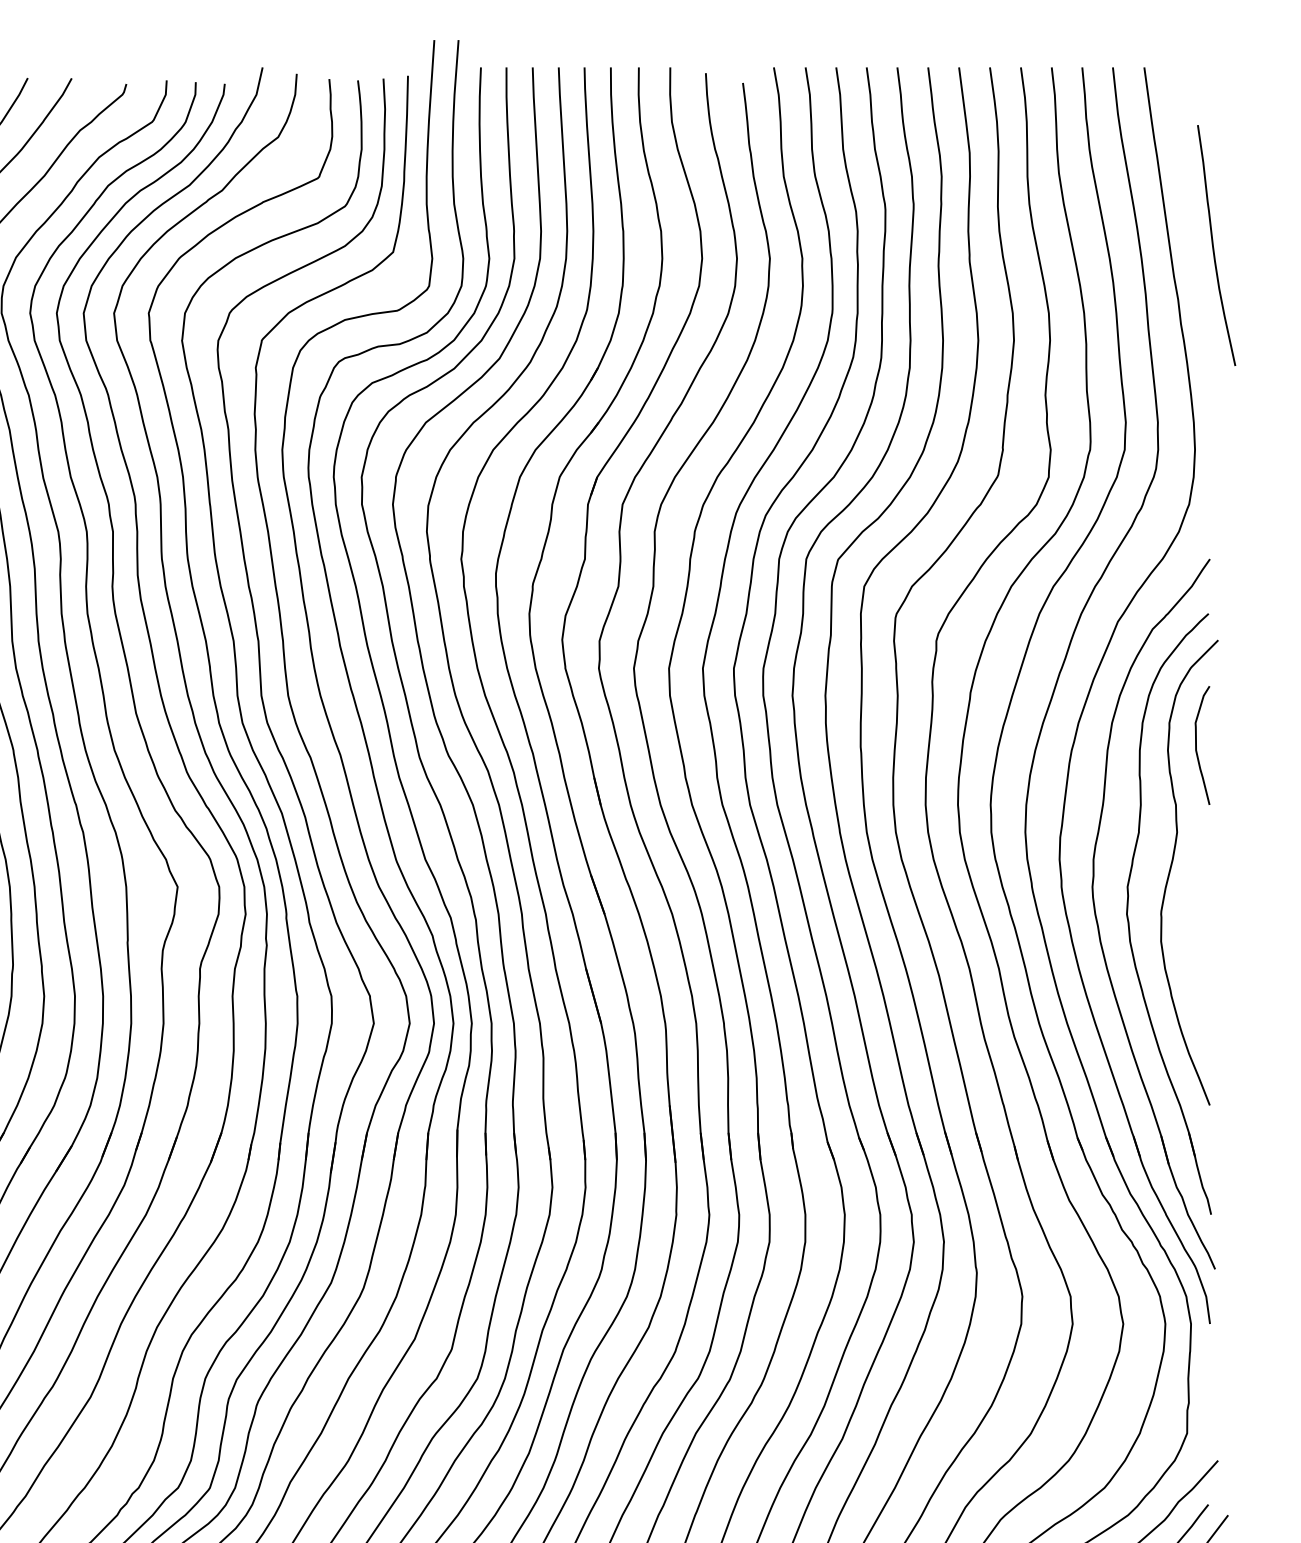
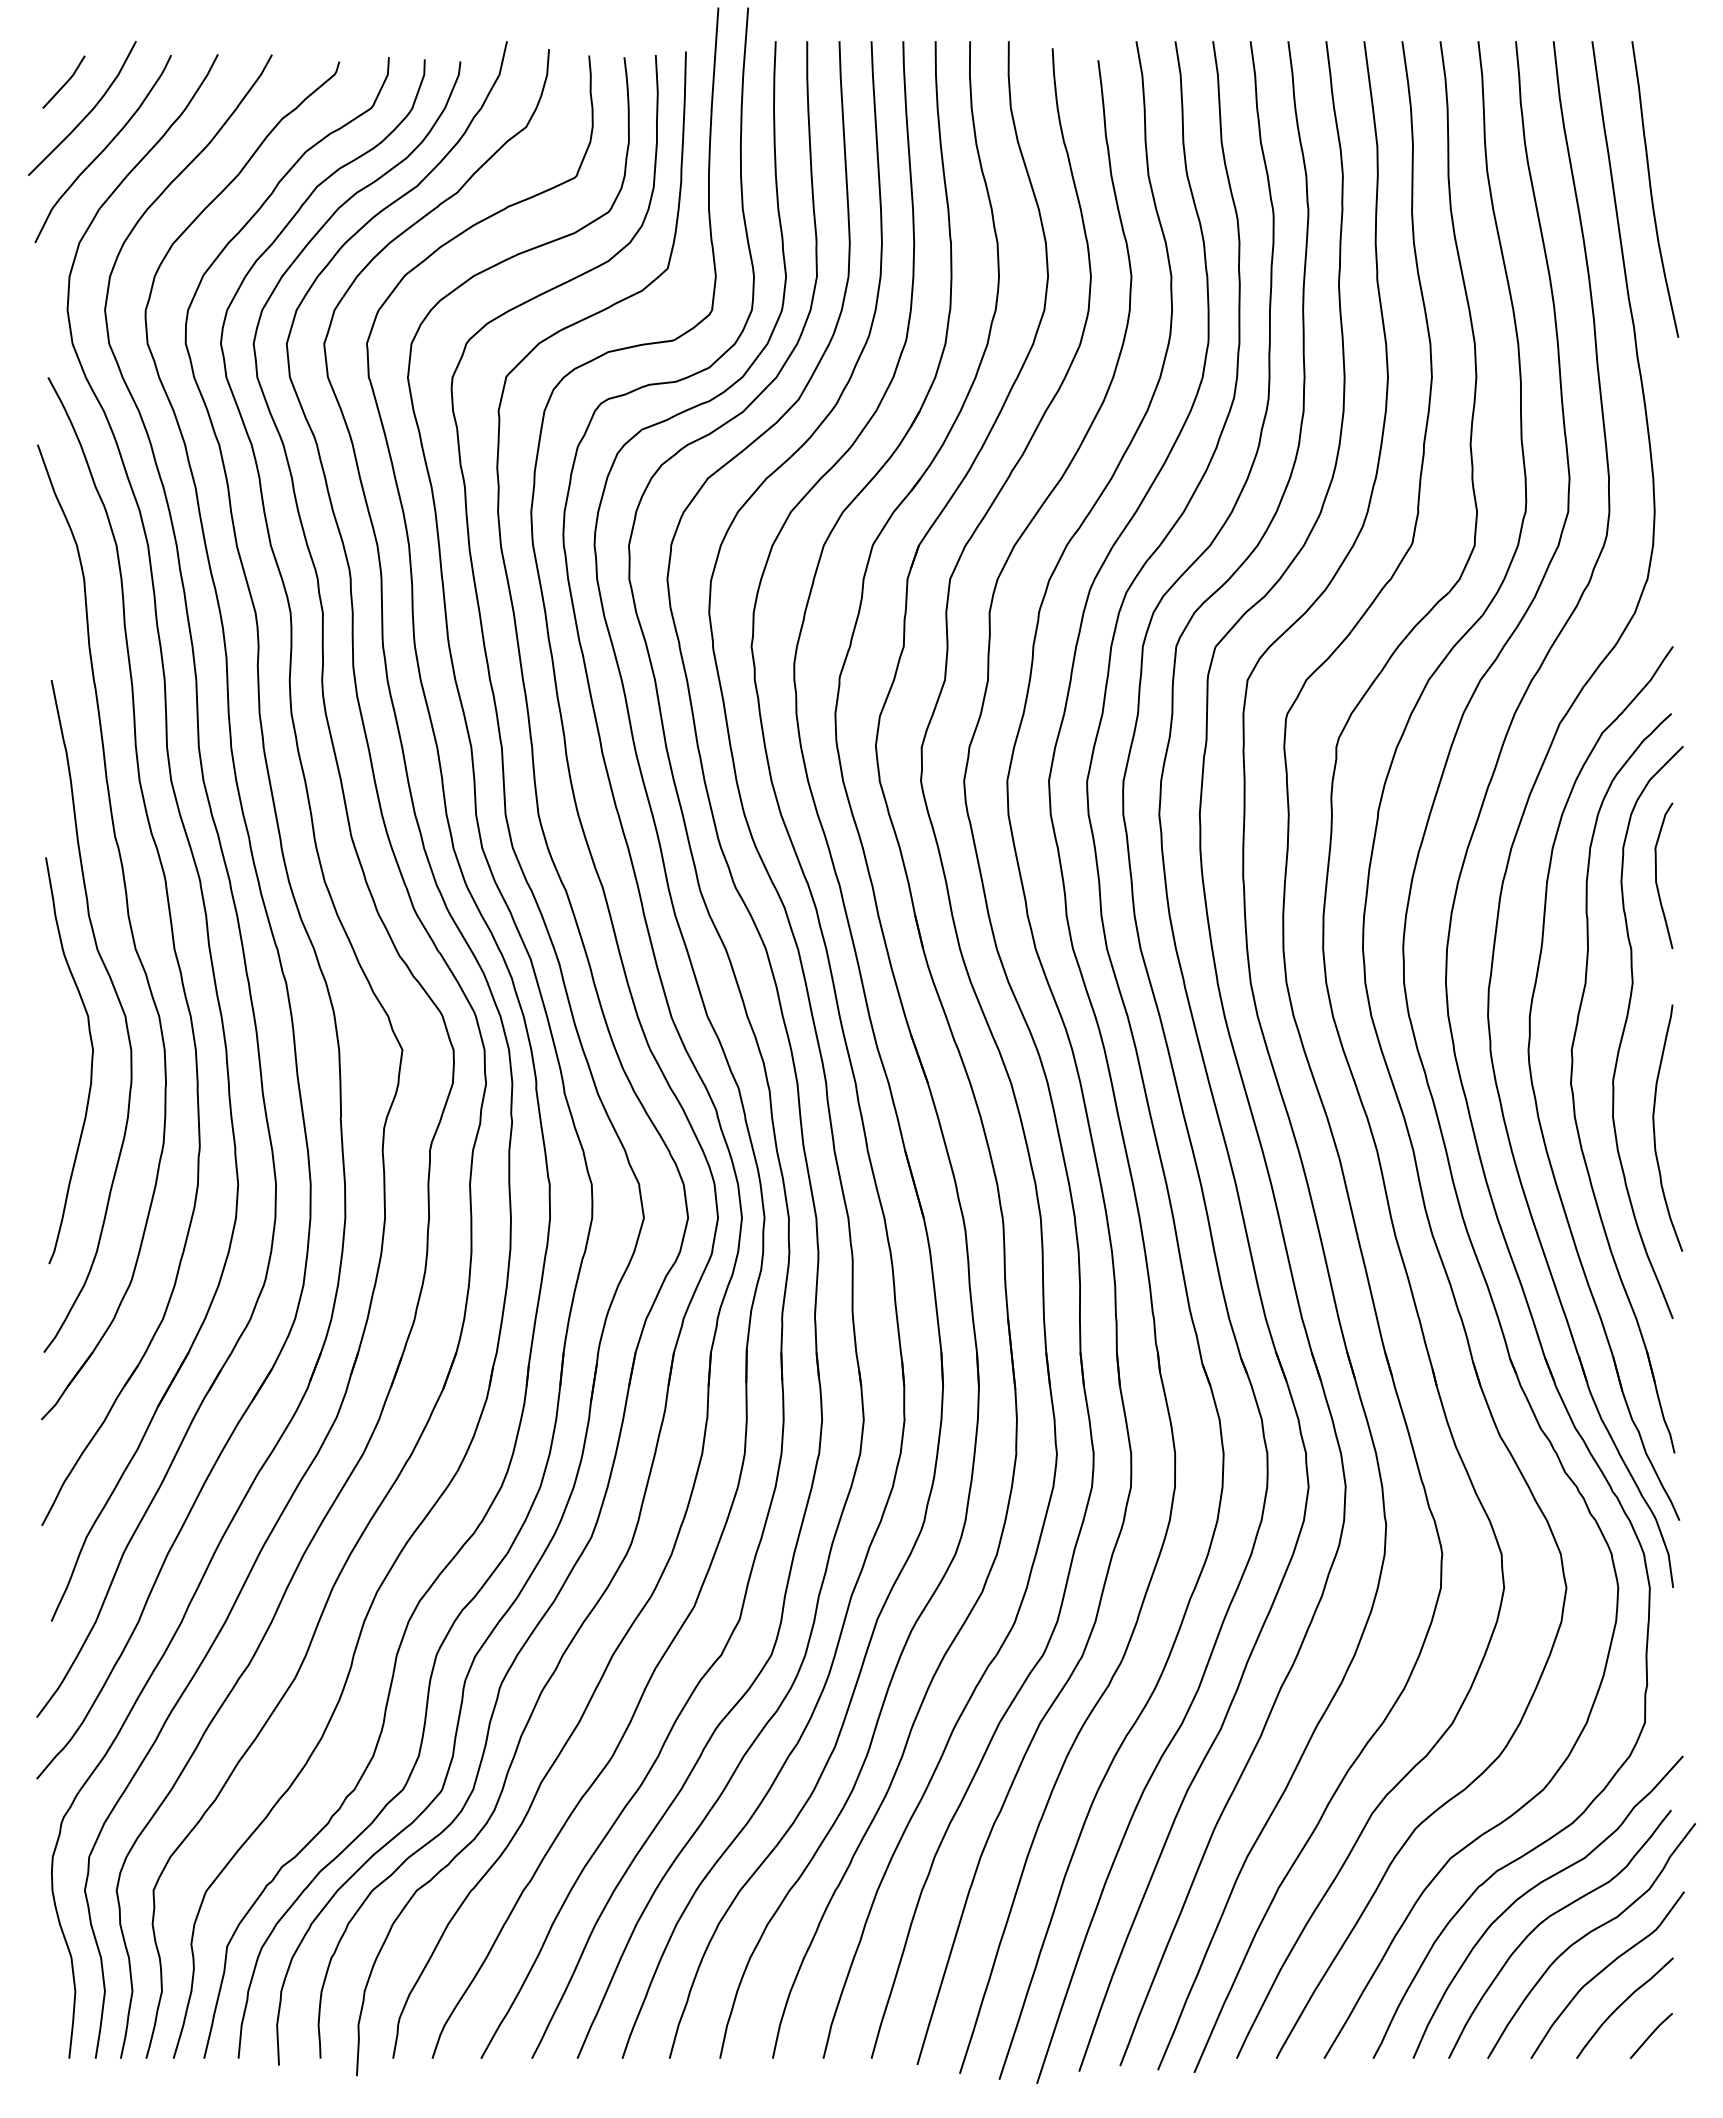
curve: (1213, 245) -> (1651, 189), moved
curve: (1194, 949) -> (1654, 1127), added

